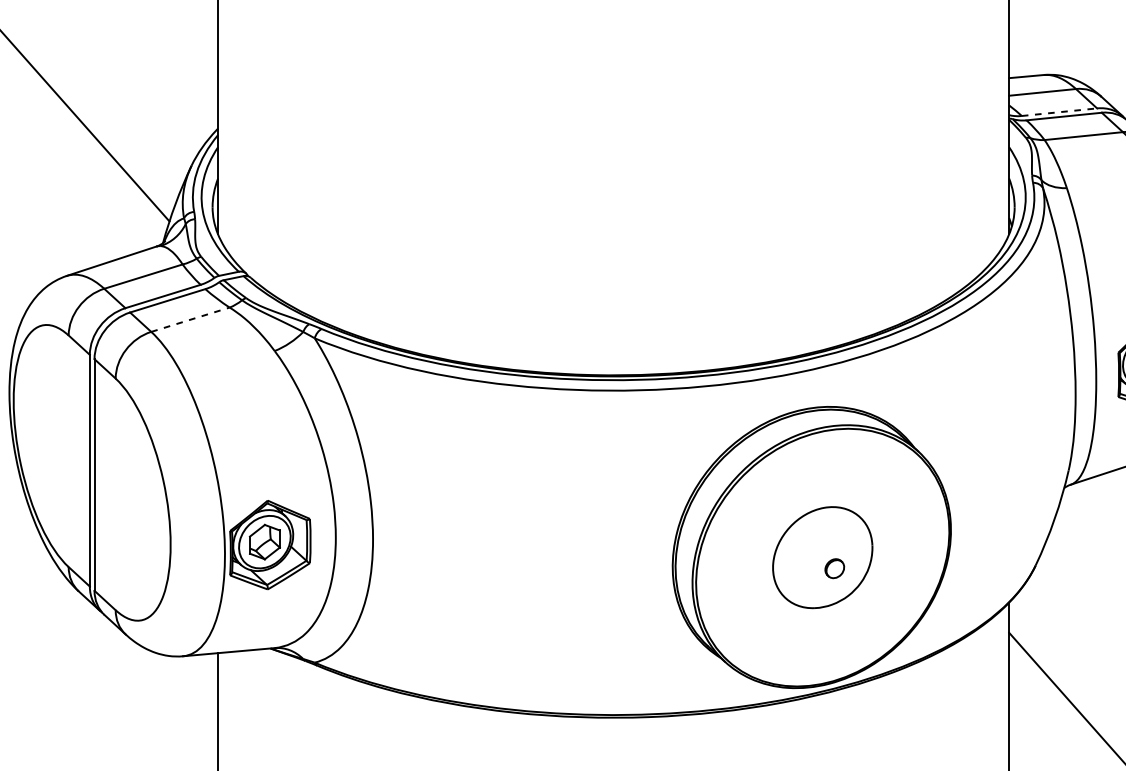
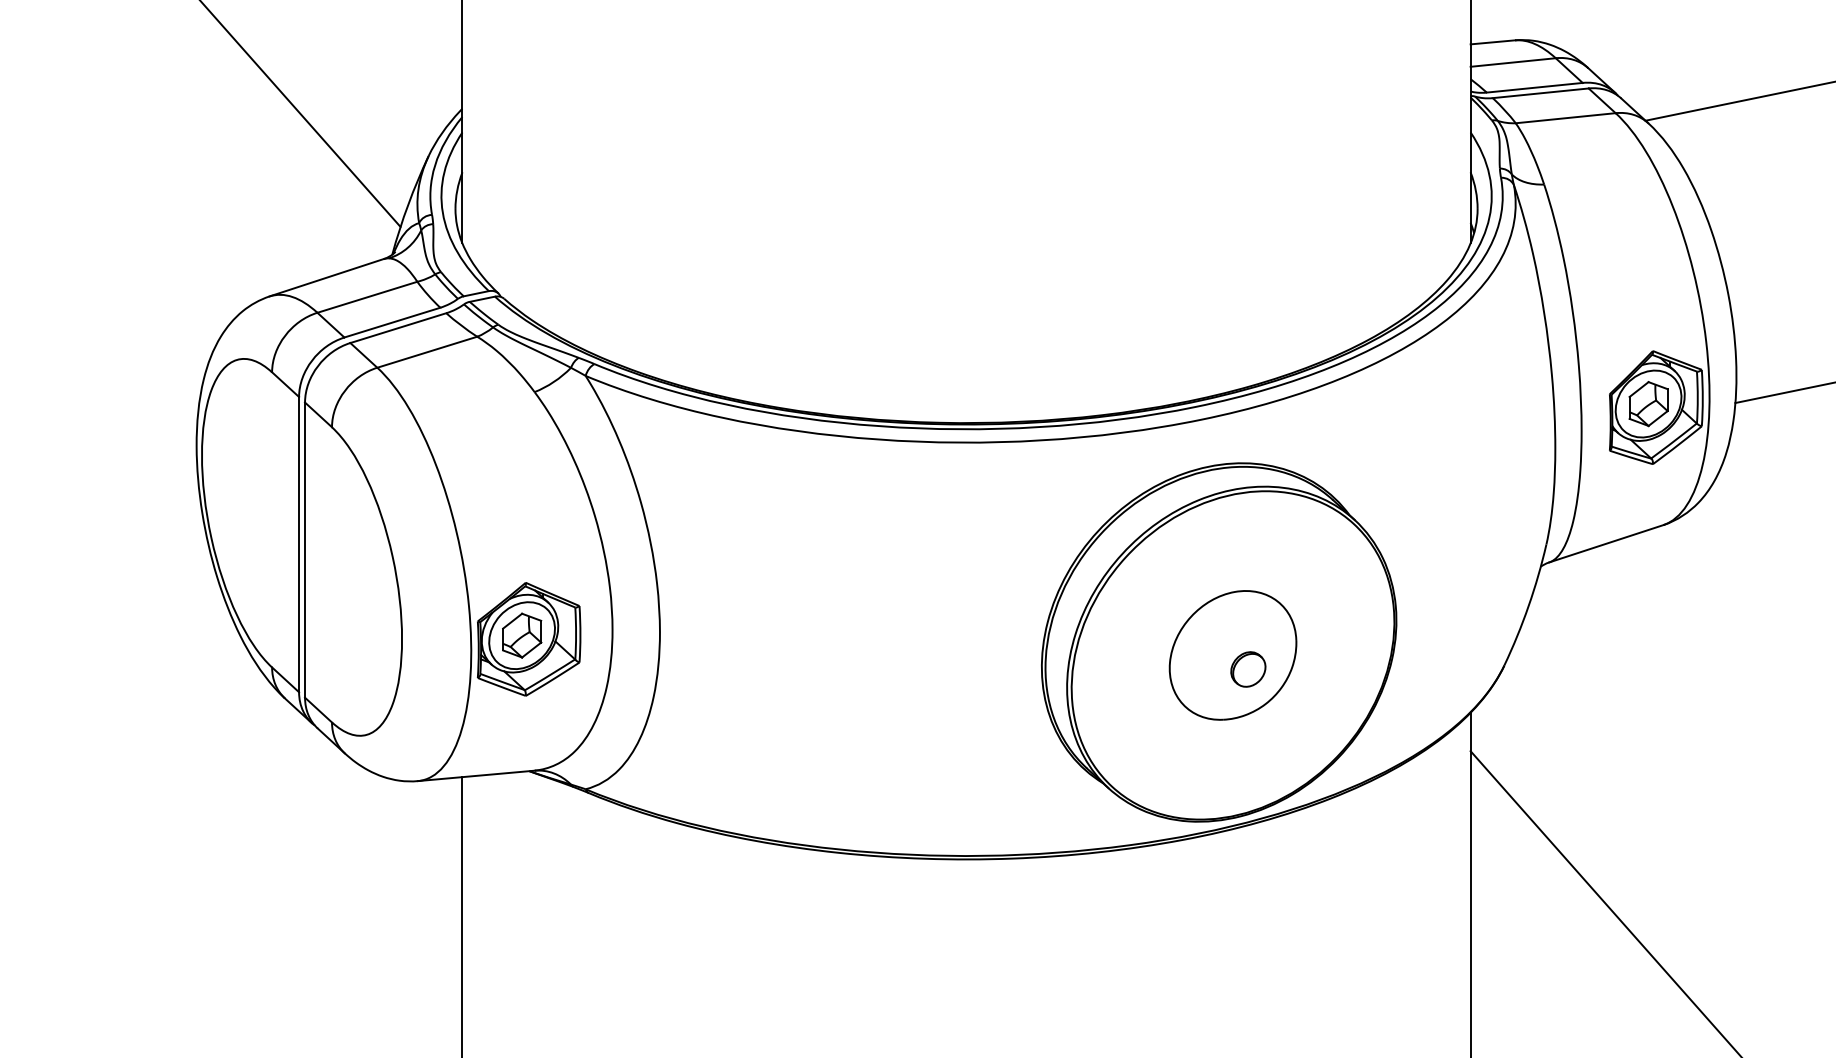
line: (1060, 112) -> (1535, 87), dashed -> solid
line: (190, 319) -> (427, 352), dashed -> solid
part: (834, 568) -> (1248, 669), size x1.43

